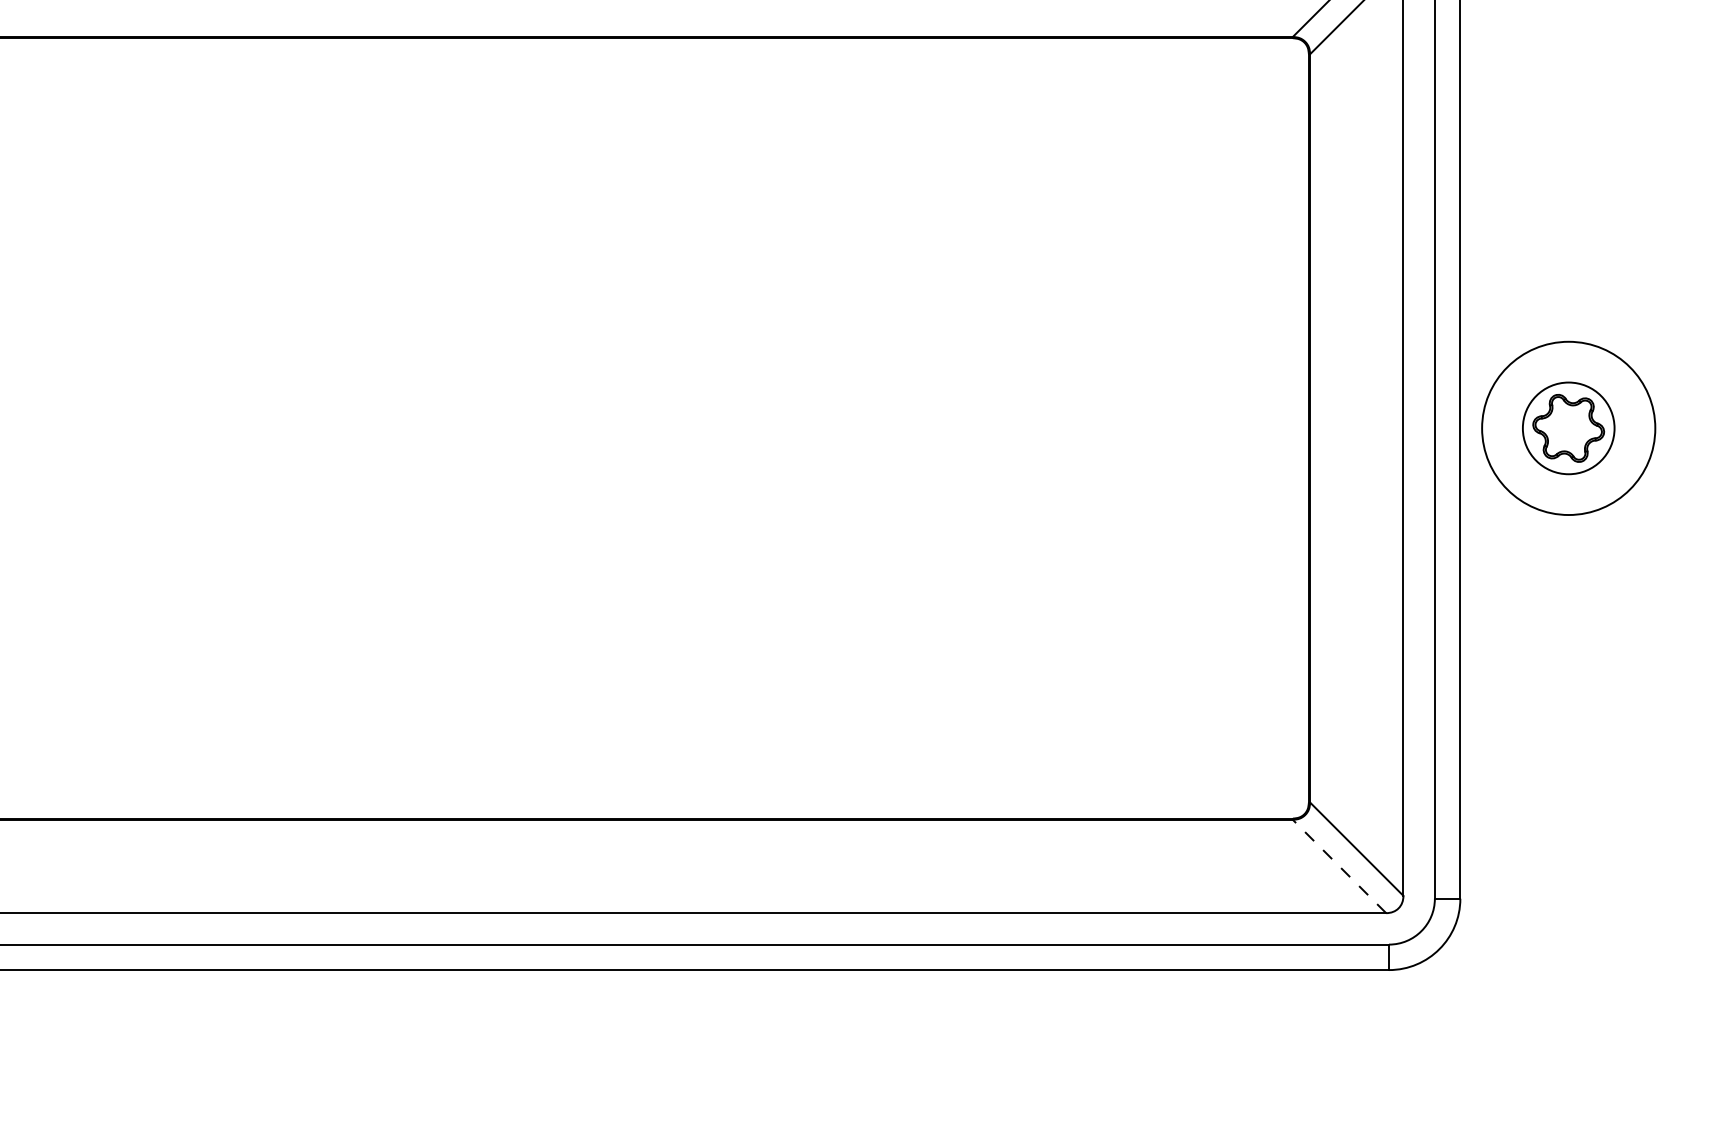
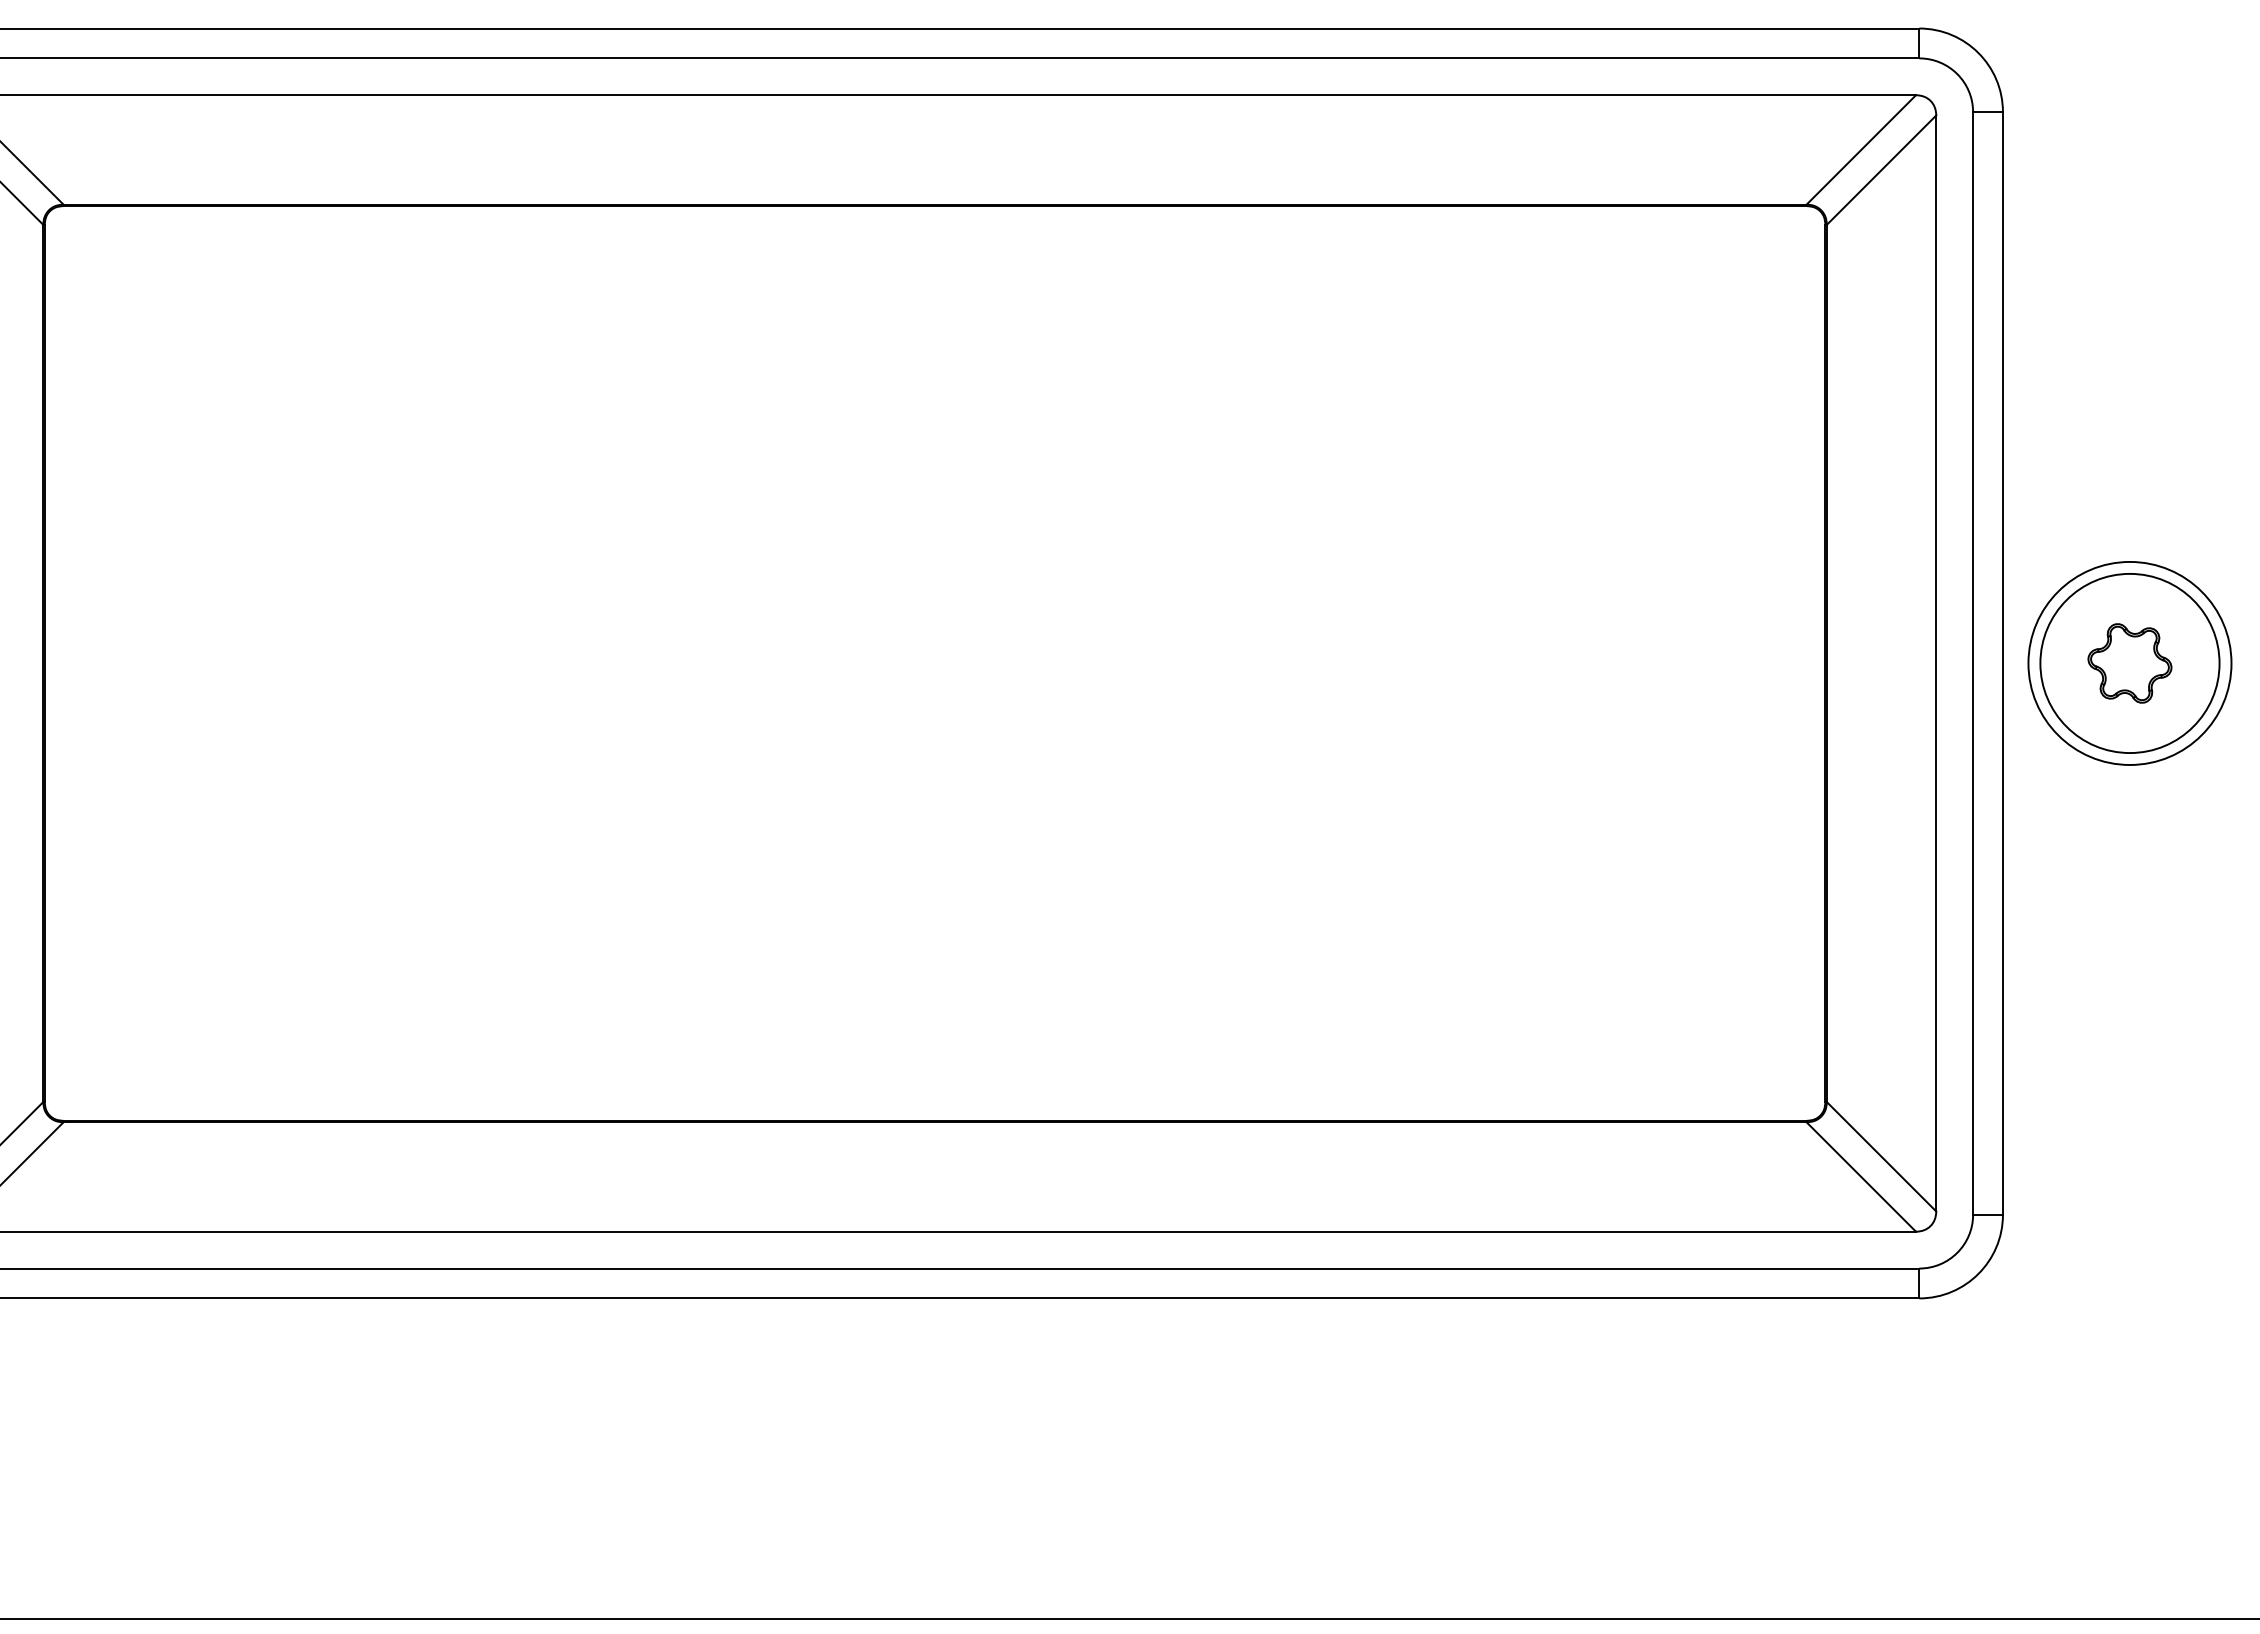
circle: (1568, 428) -> (2129, 663), size x1.67
line: (1338, 866) -> (1860, 1176), dashed -> solid

